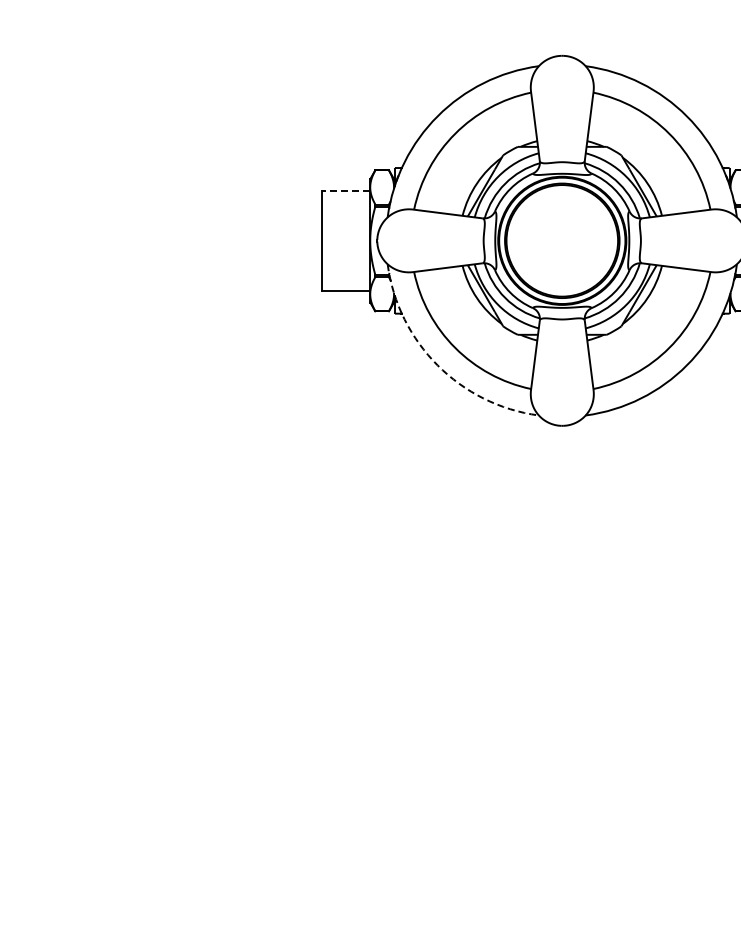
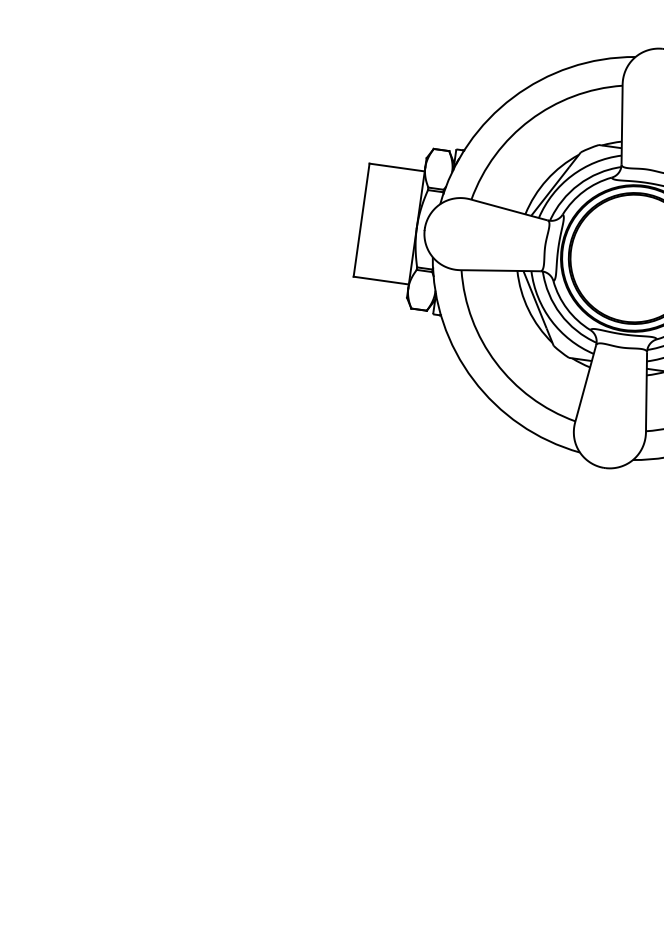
line: (345, 190) -> (396, 166), dashed -> solid
arc: (437, 365) -> (473, 379), dashed -> solid

